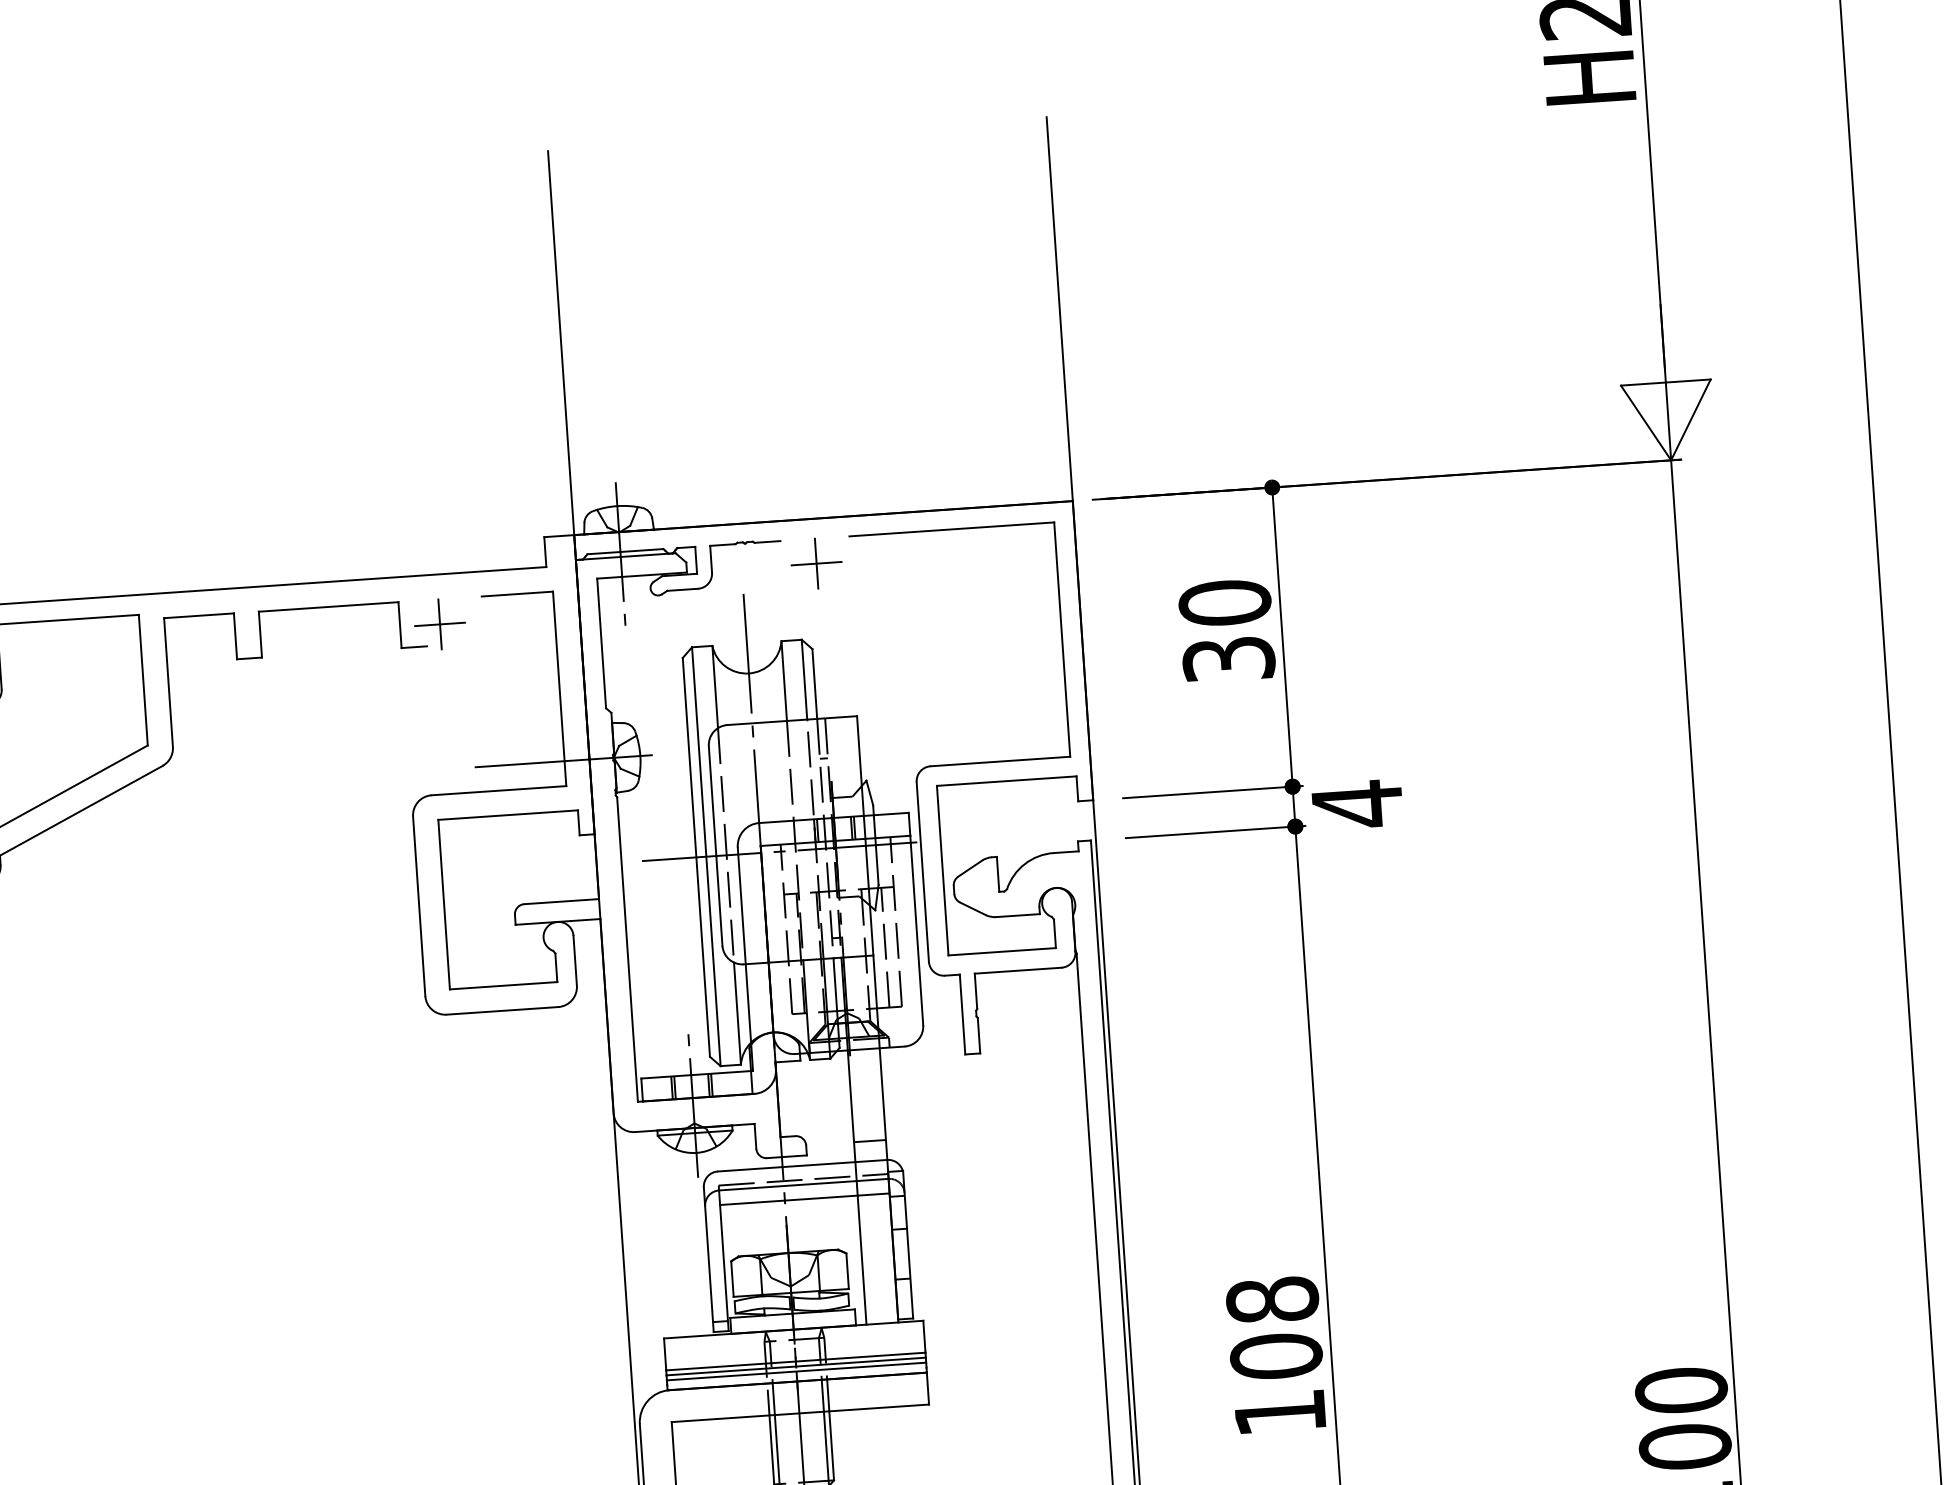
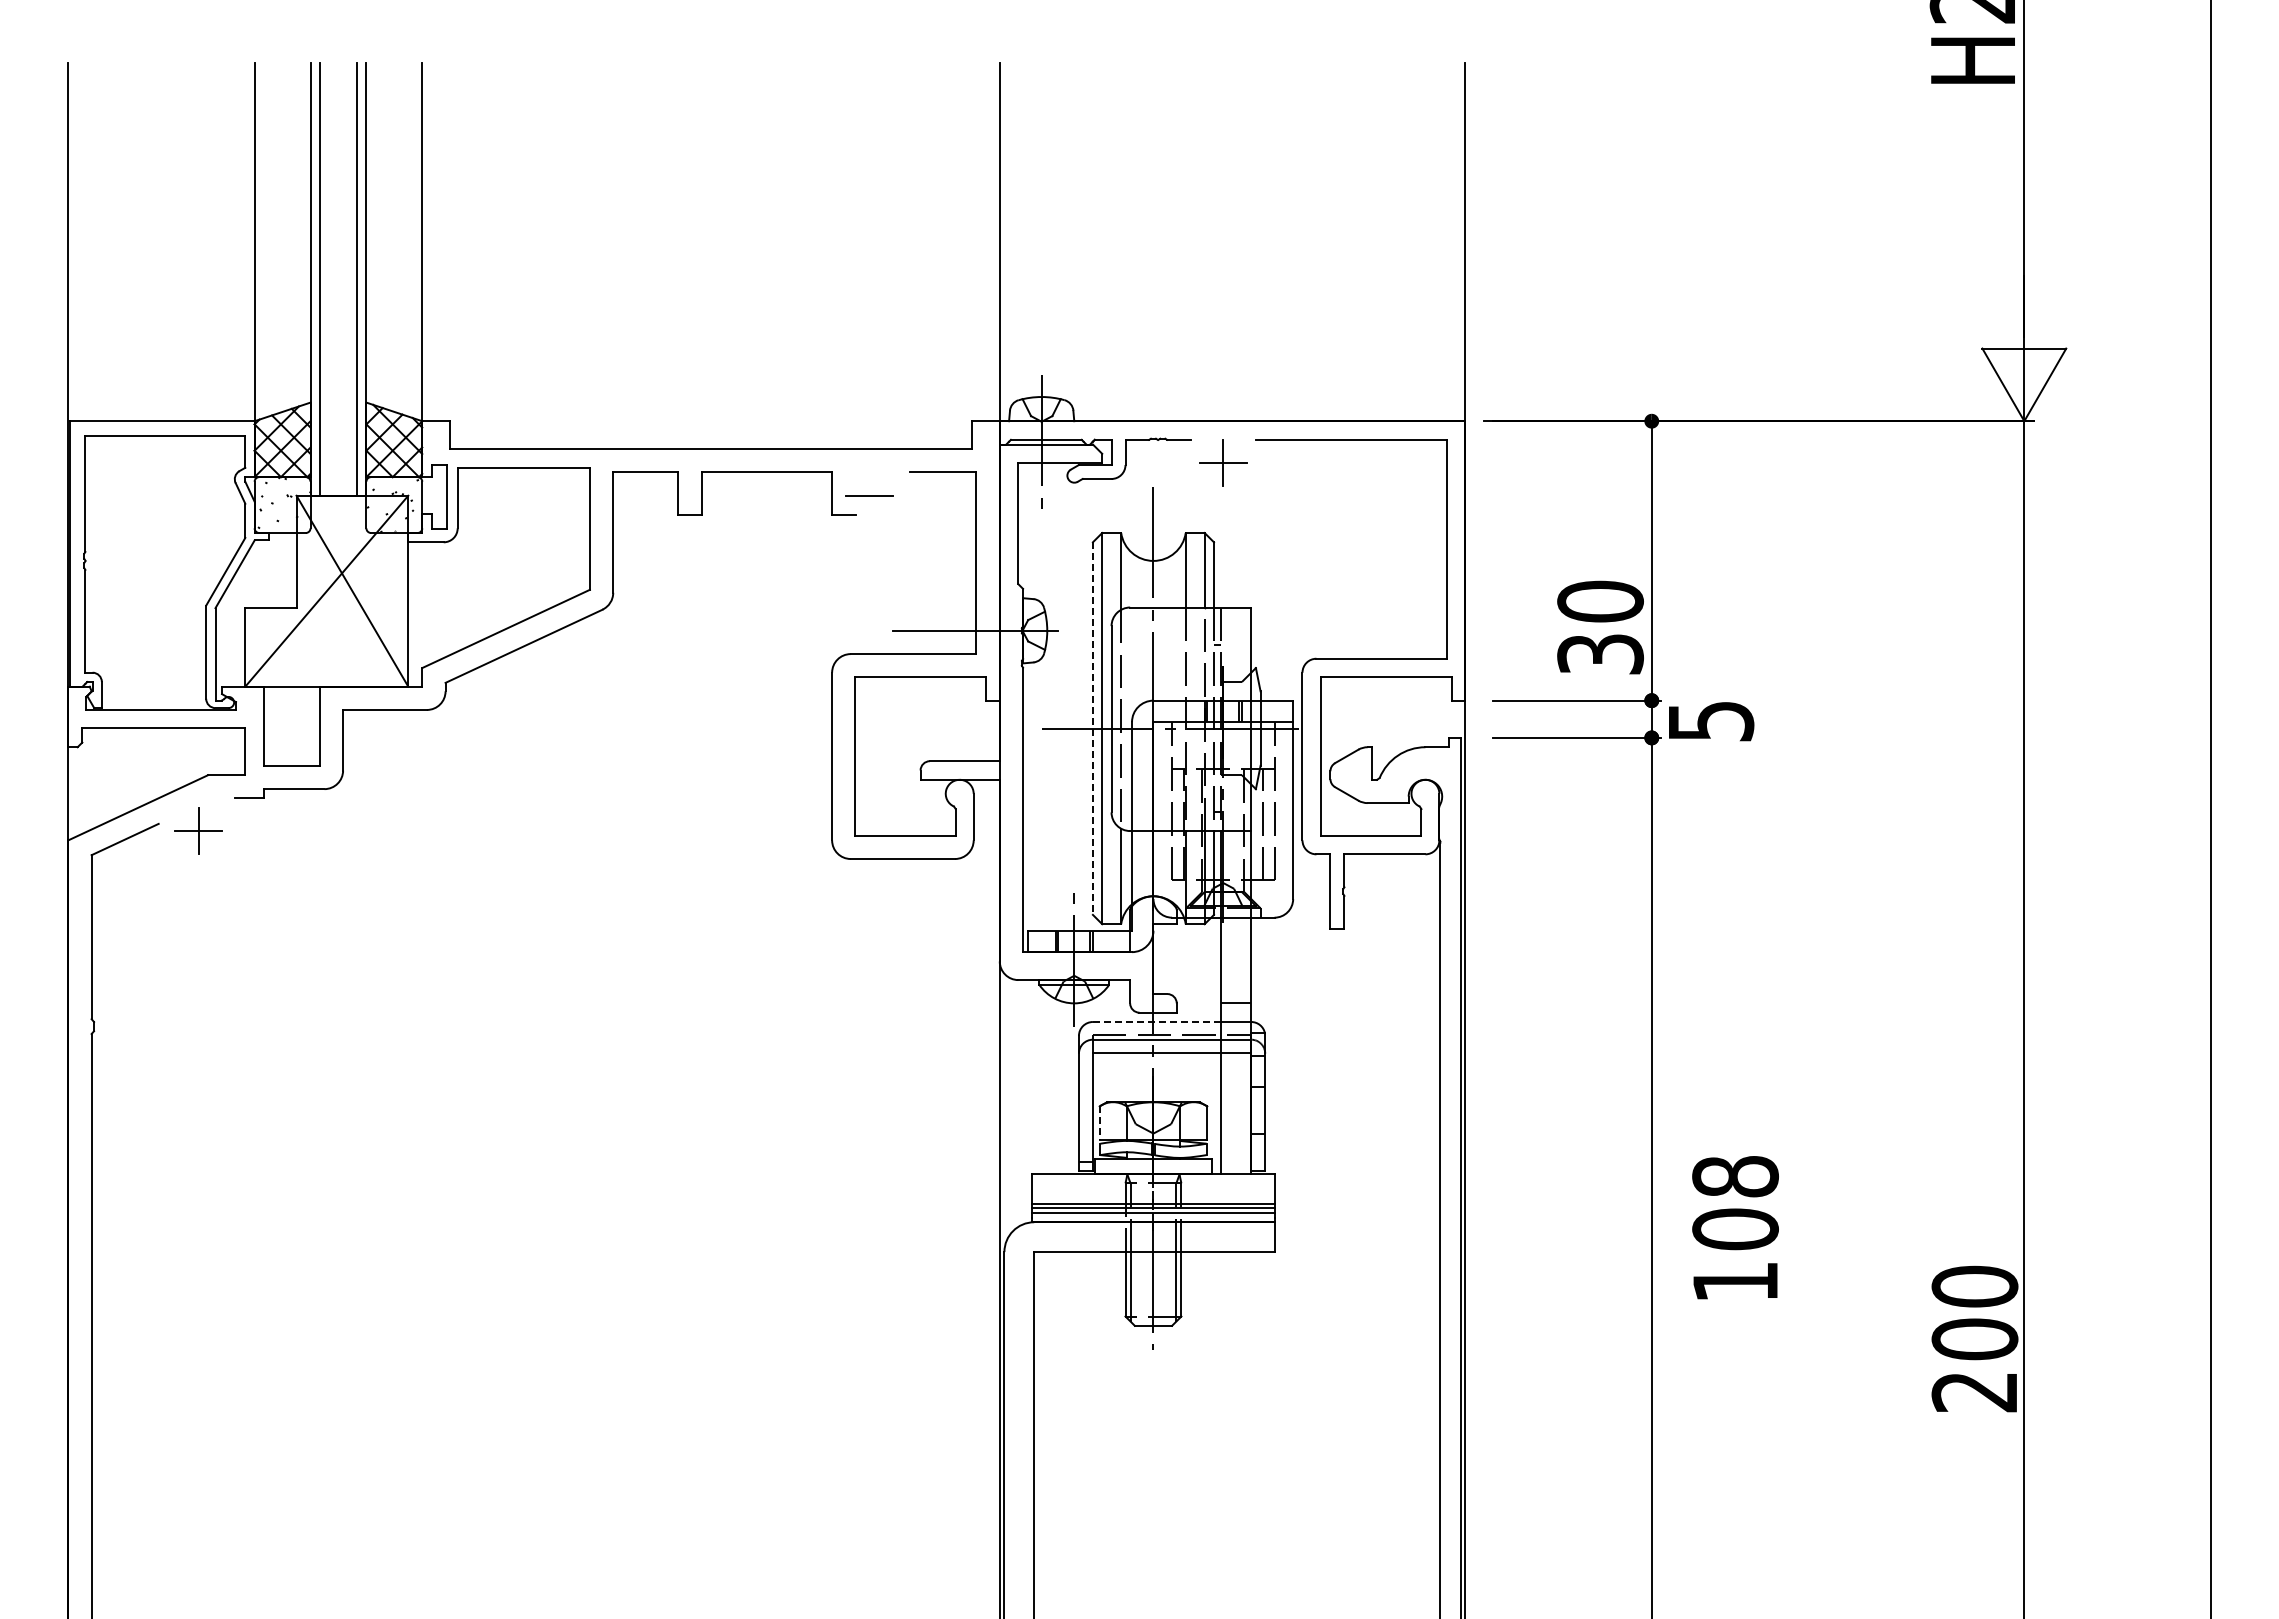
line: (440, 624) -> (869, 495), removed
text: (1226, 630) -> (1600, 627), moved
text: (1358, 804) -> (1711, 721), 4 -> 5
line: (696, 858) -> (1092, 729), solid -> dashed
line: (786, 1167) -> (1157, 1022), solid -> dashed
line: (732, 1279) -> (1099, 1123), solid -> dashed
text: (1276, 1354) -> (1735, 1227), moved

